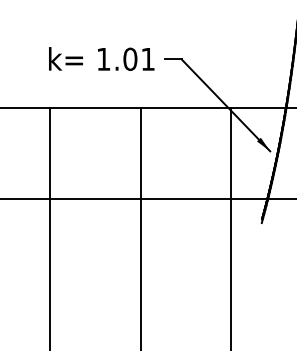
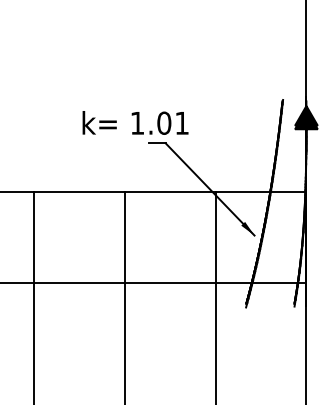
text: (101, 58) -> (135, 122), moved

